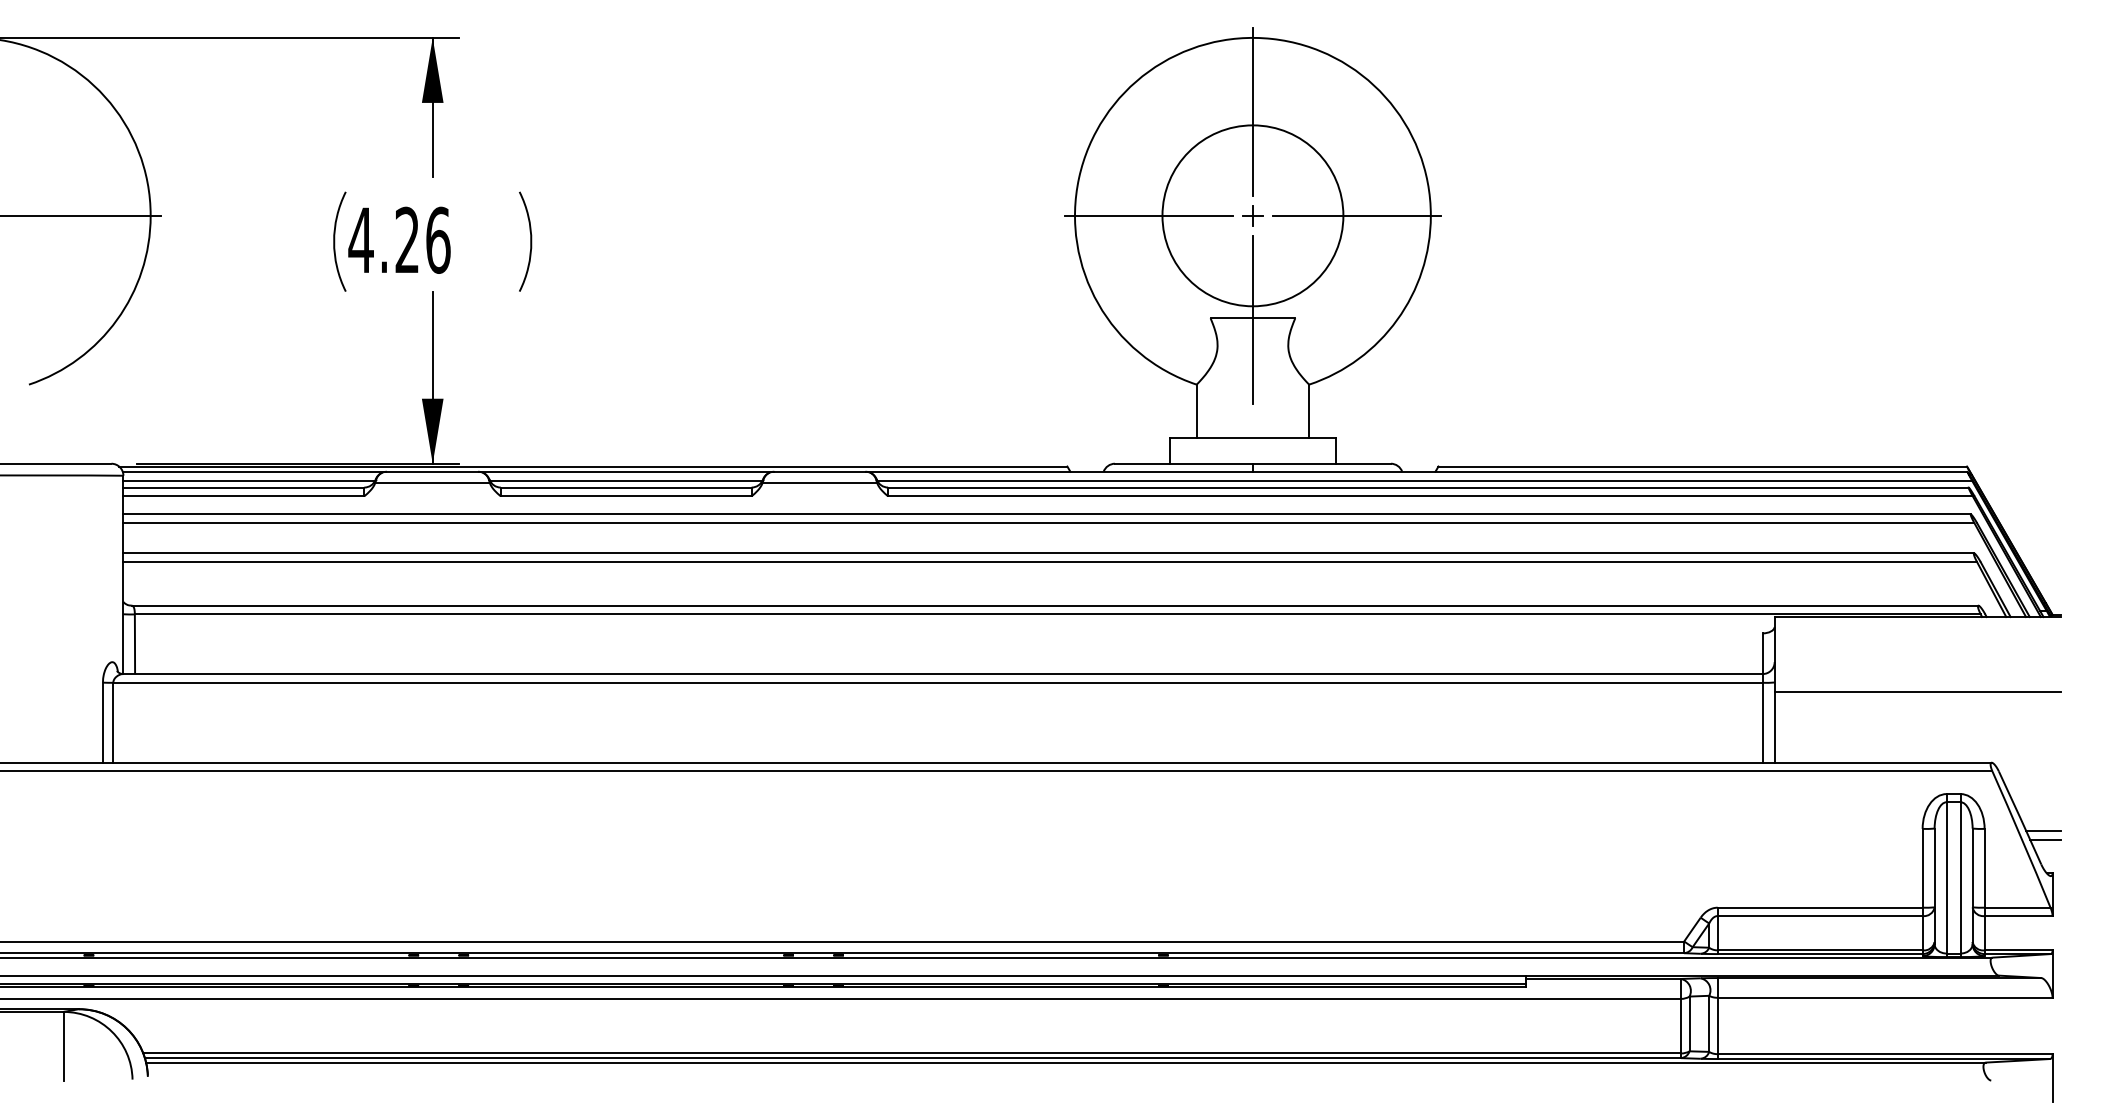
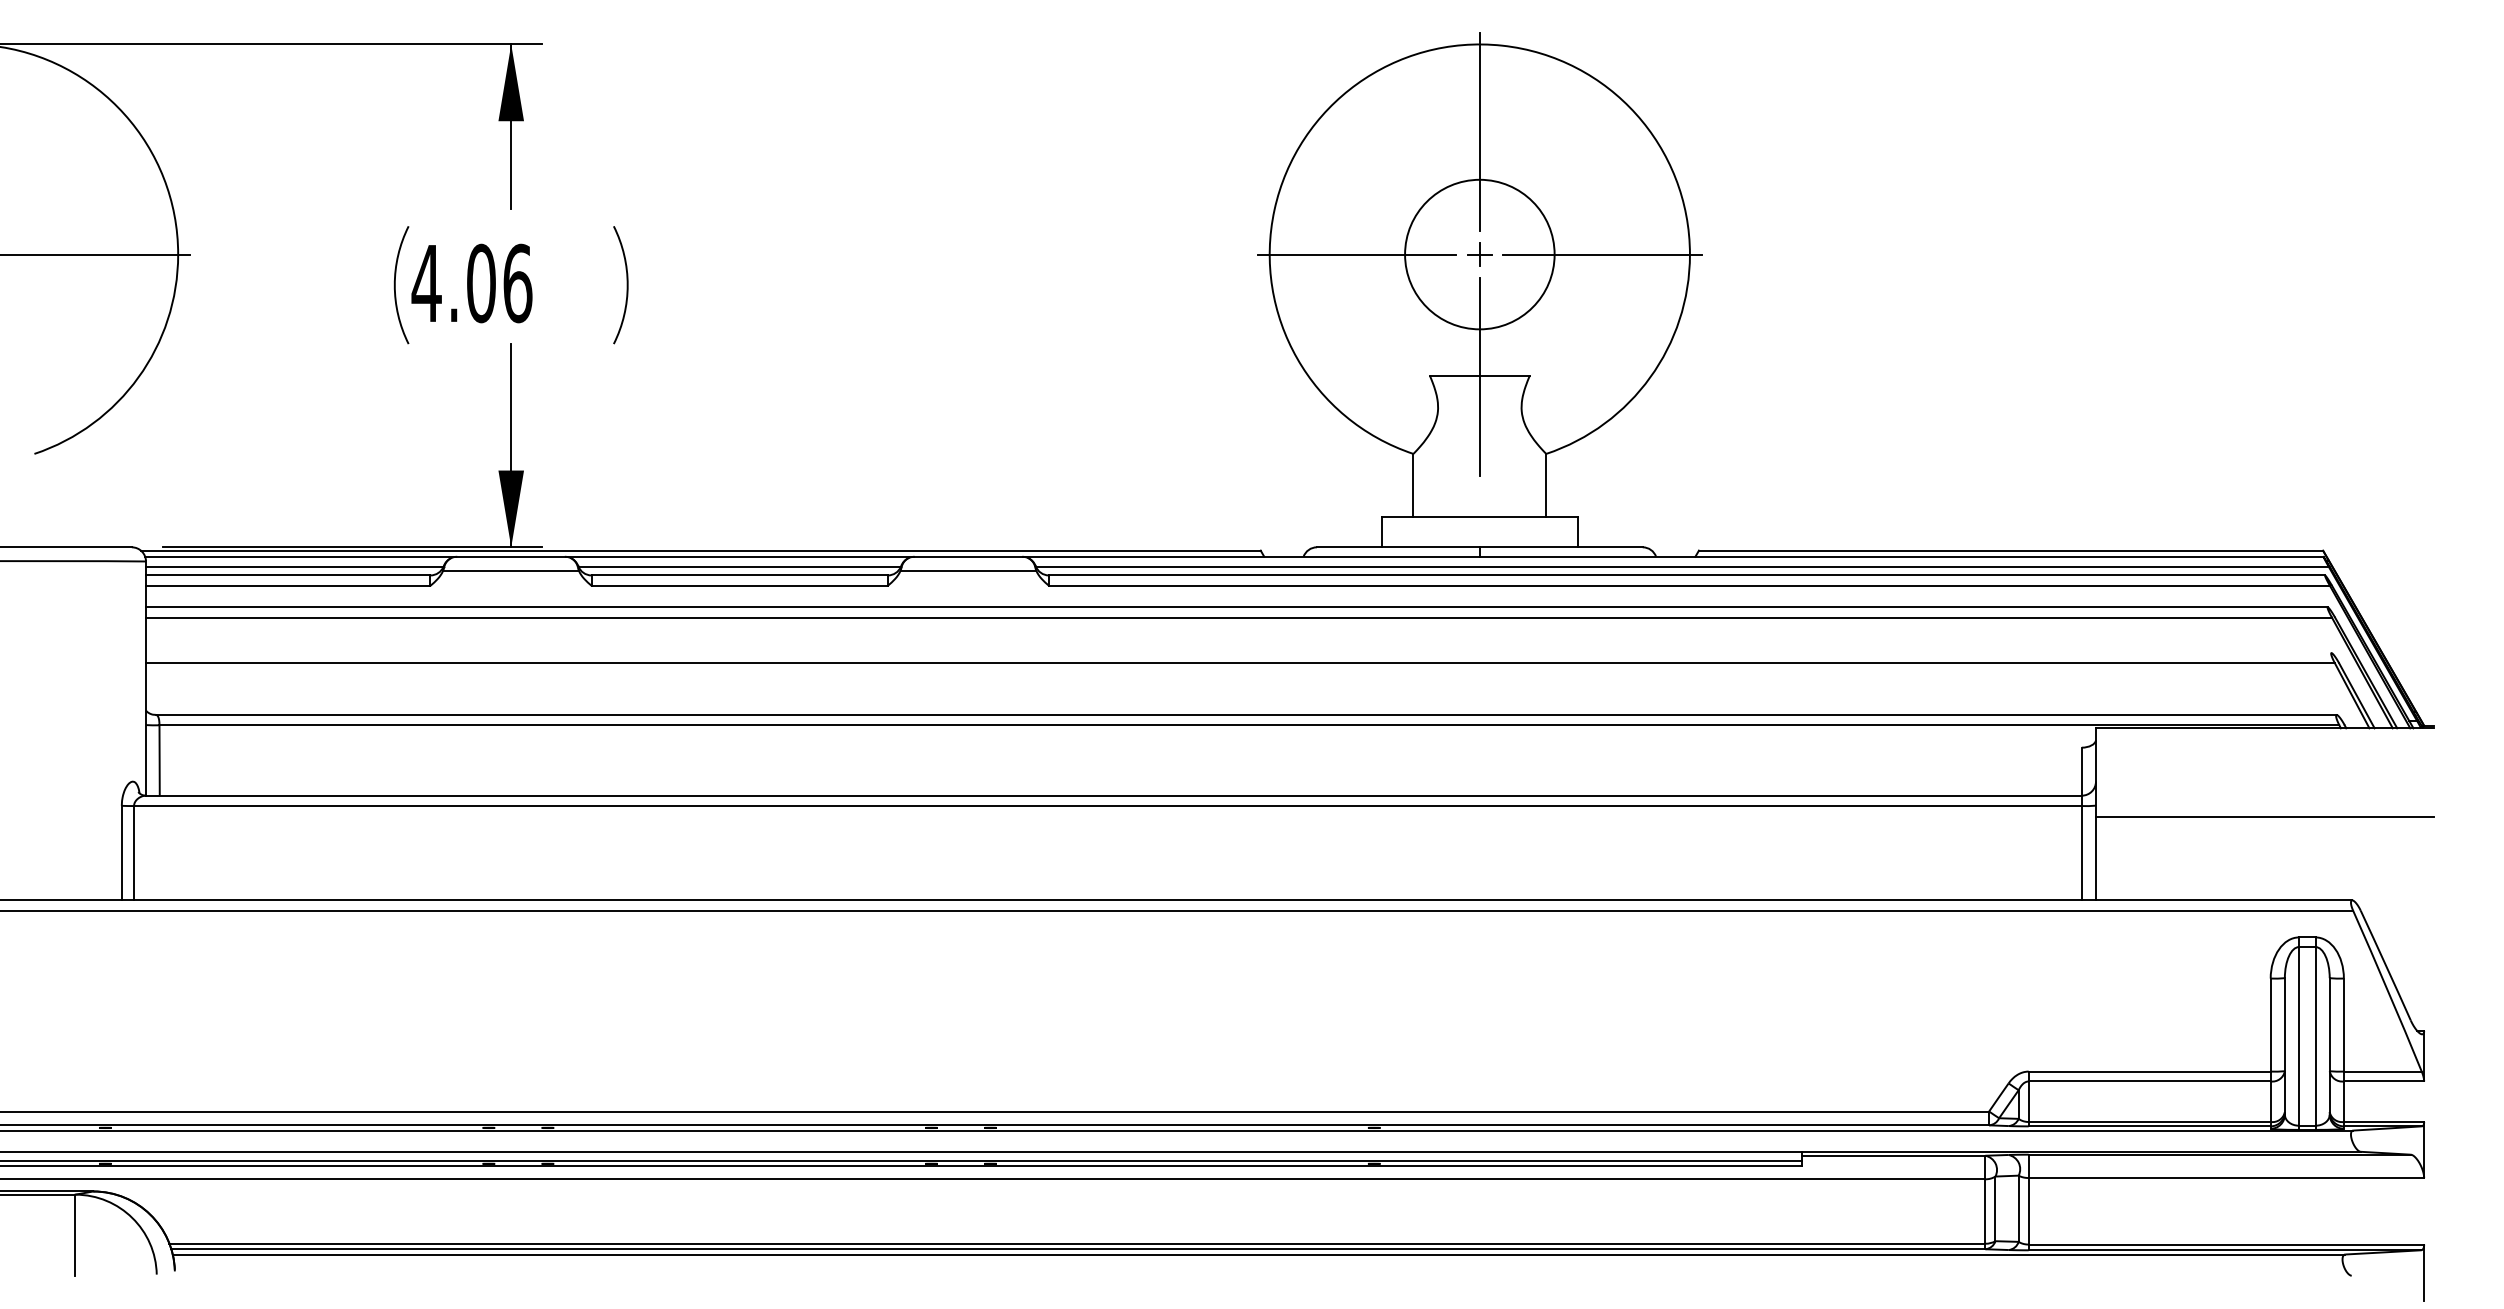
circle: (1252, 215) -> (1479, 254), size x0.7
text: (407, 240) -> (481, 283), 4.26 -> 4.06
line: (1048, 553) -> (1238, 653), removed
line: (2042, 830) -> (2412, 980), removed
line: (2045, 839) -> (2415, 991), removed

